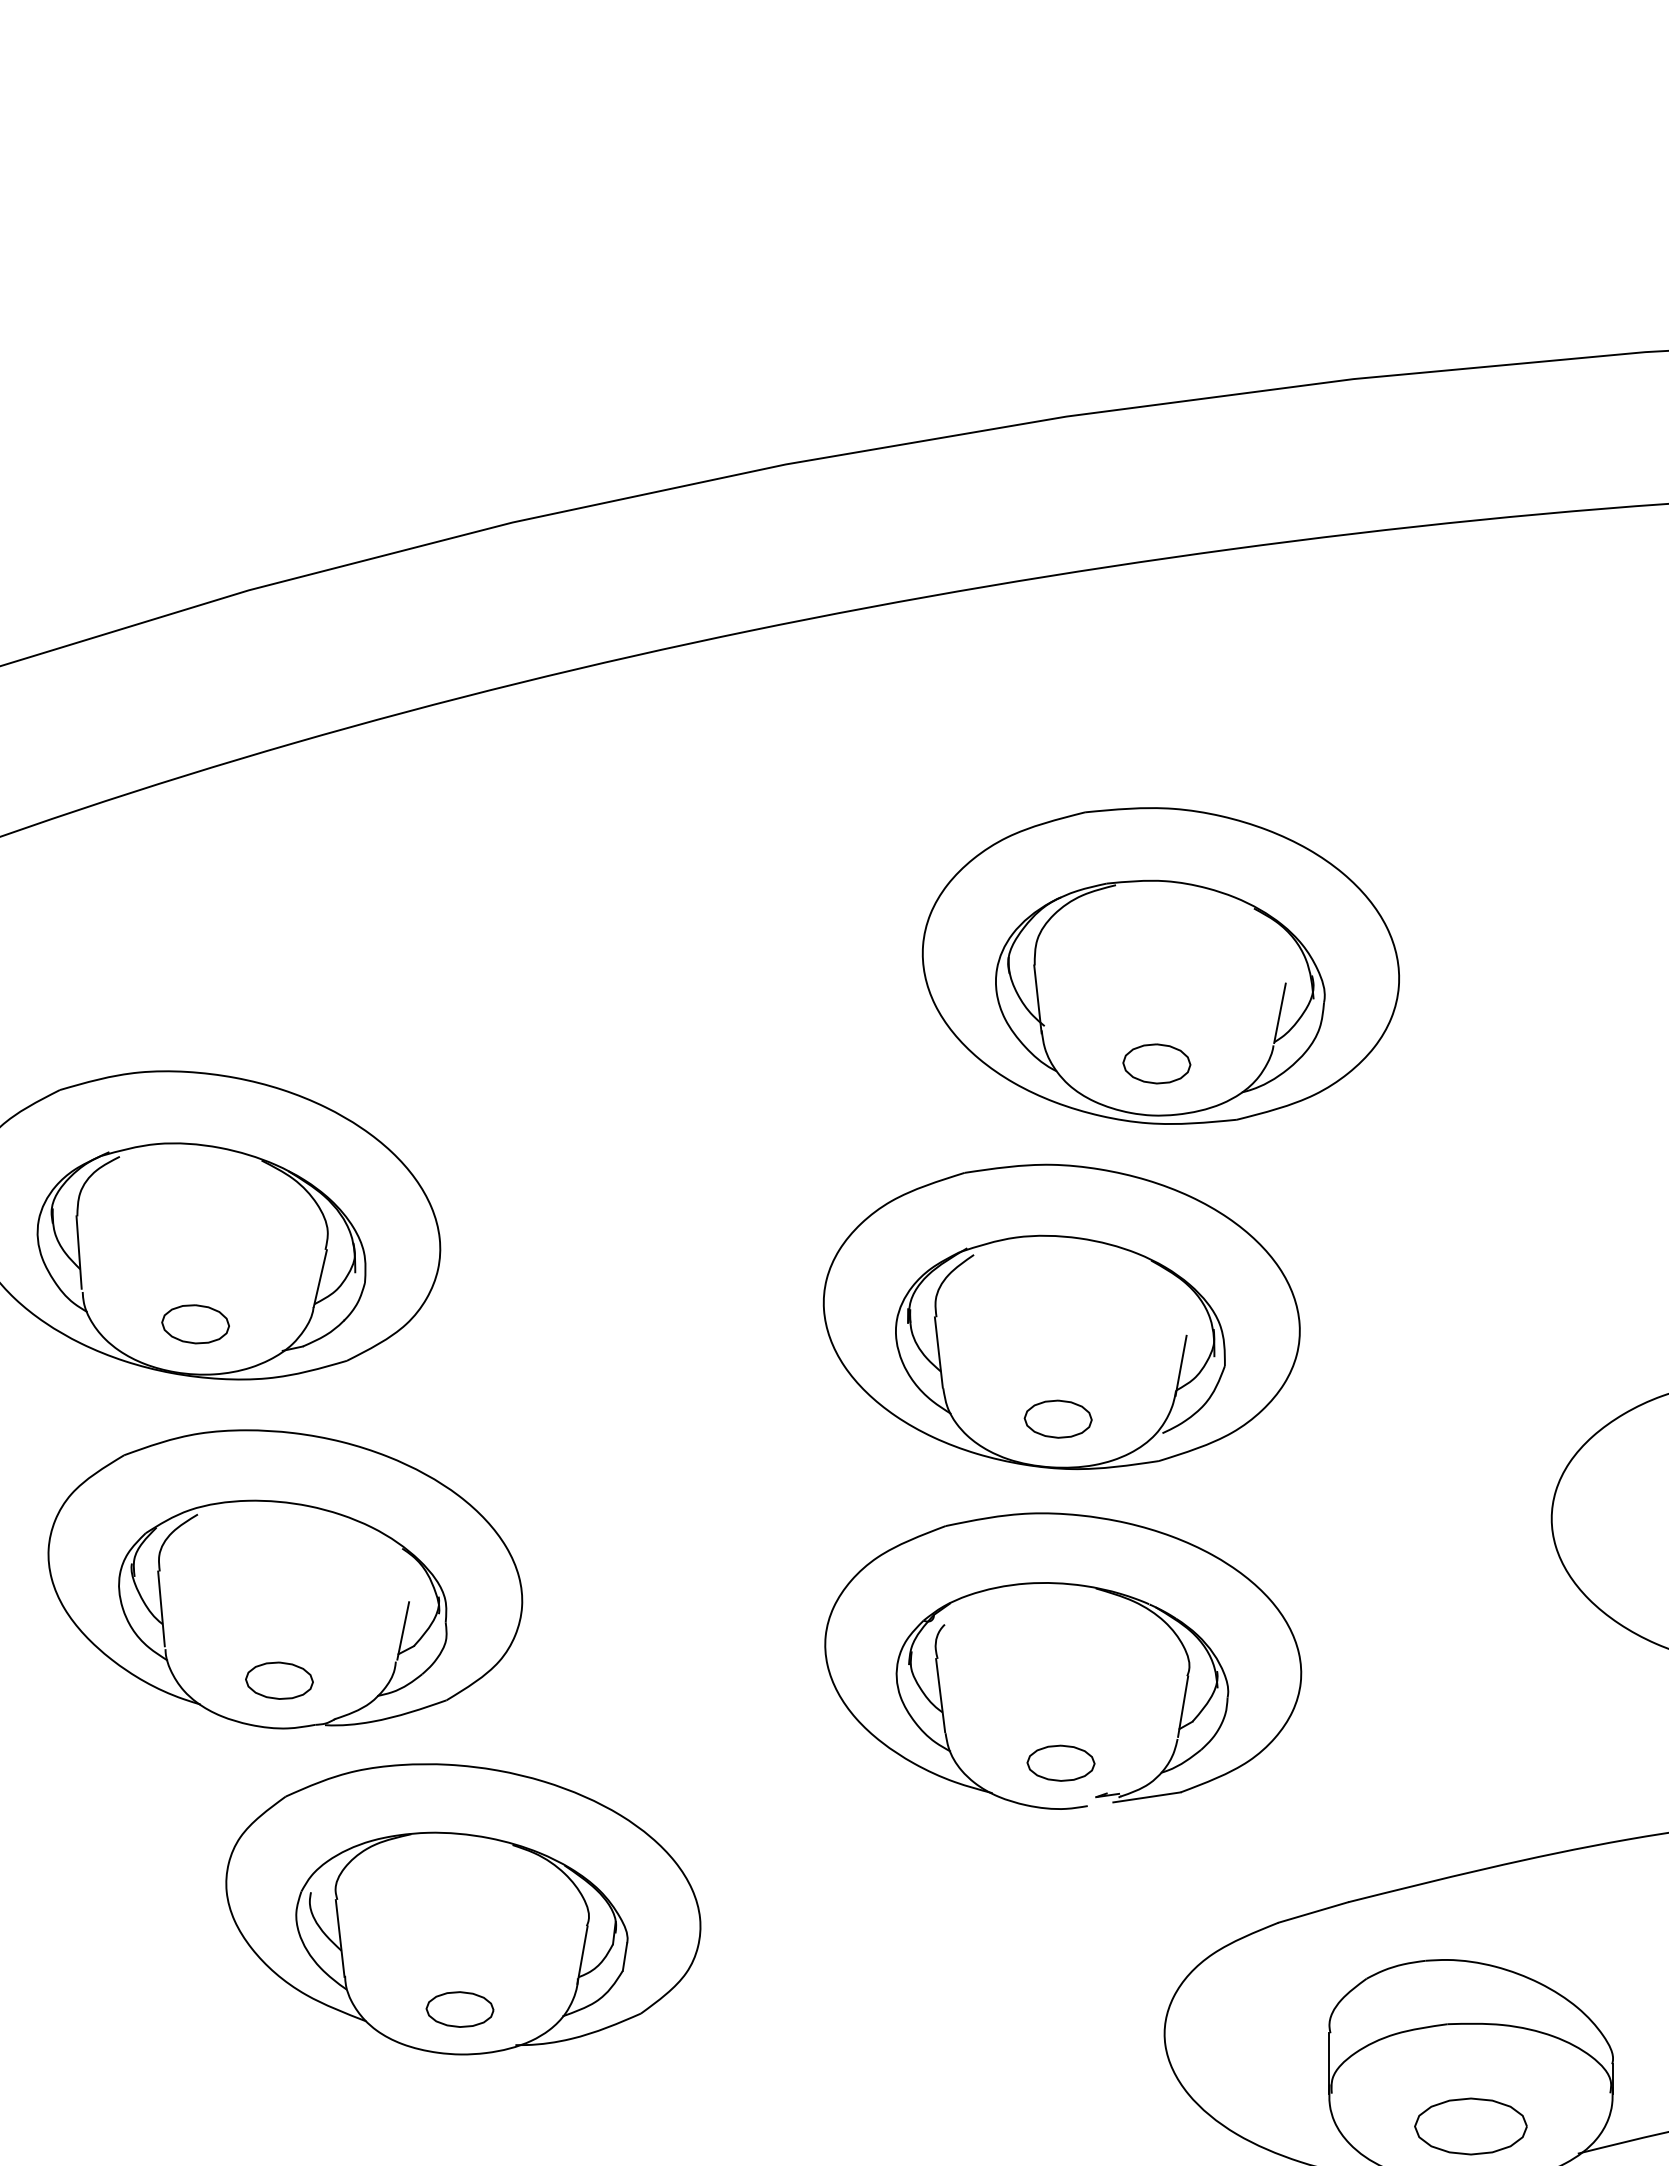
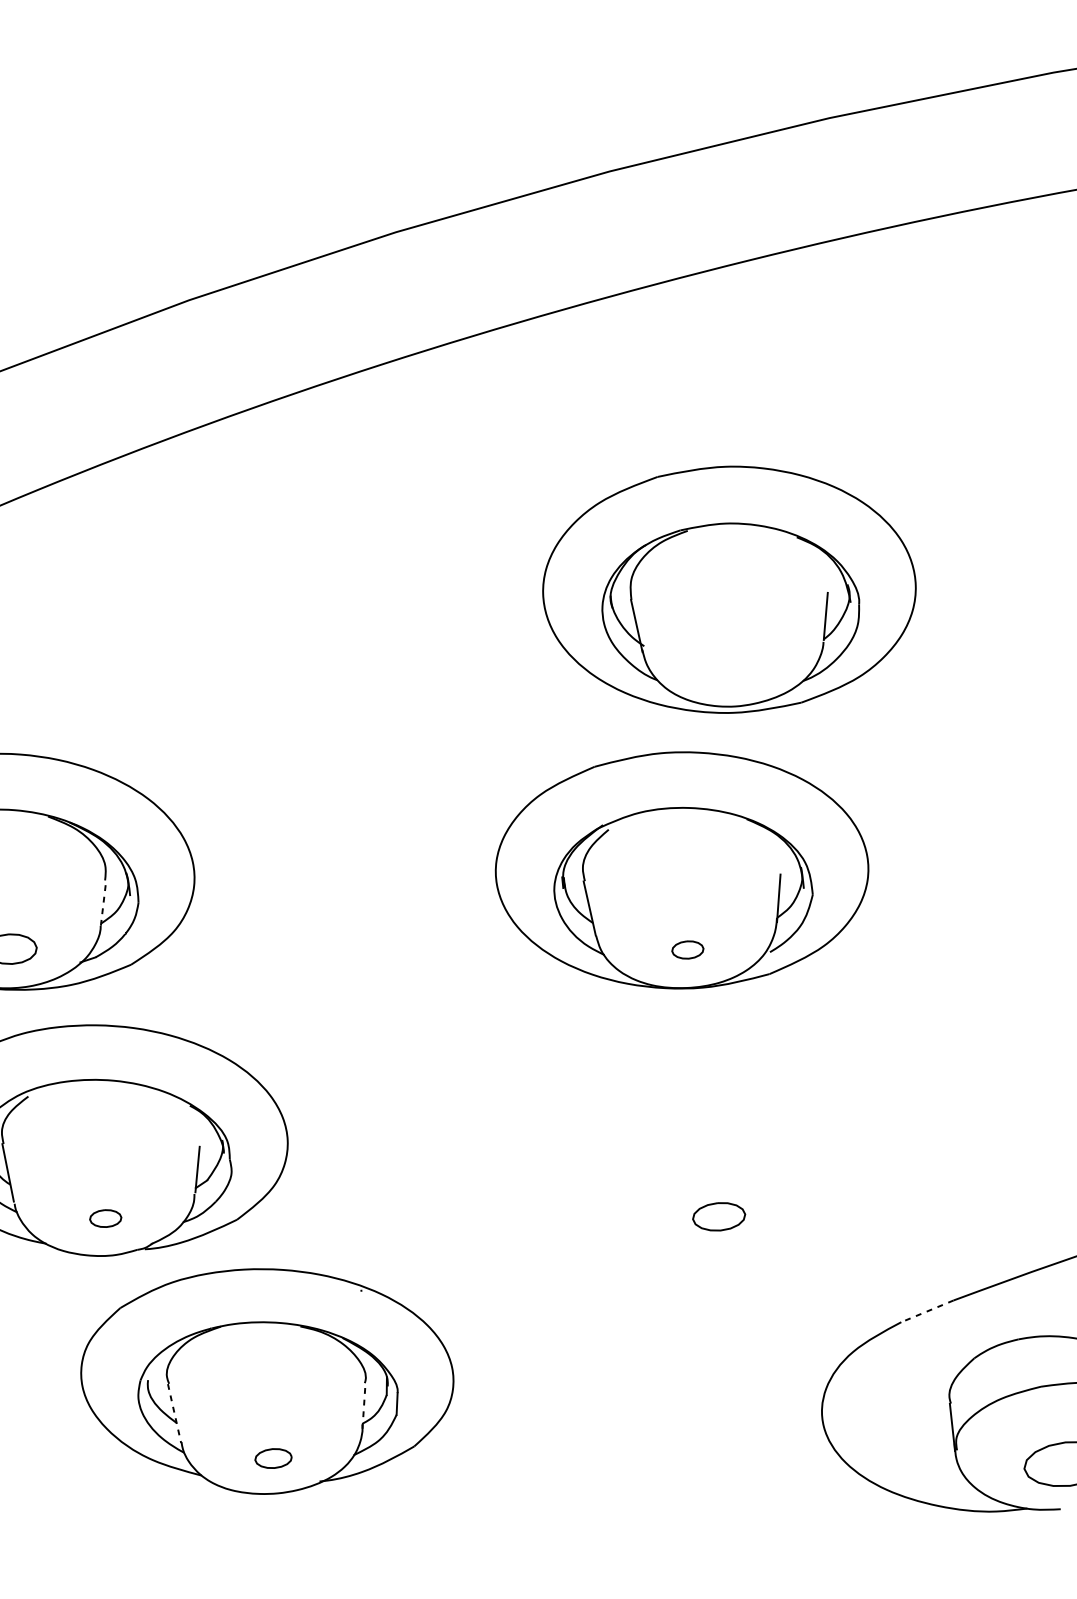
part: (1156, 1063) -> (734, 665), removed
line: (320, 1278) -> (103, 903), solid -> dashed
part: (1057, 1418) -> (687, 949), size x0.6
part: (1069, 1585) -> (710, 1078), removed
part: (279, 1680) -> (105, 1218), size x0.6
line: (1312, 1912) -> (926, 1311), solid -> dashed
line: (340, 1938) -> (174, 1413), solid -> dashed
line: (582, 1954) -> (363, 1405), solid -> dashed
part: (459, 2009) -> (273, 1458), size x0.7

